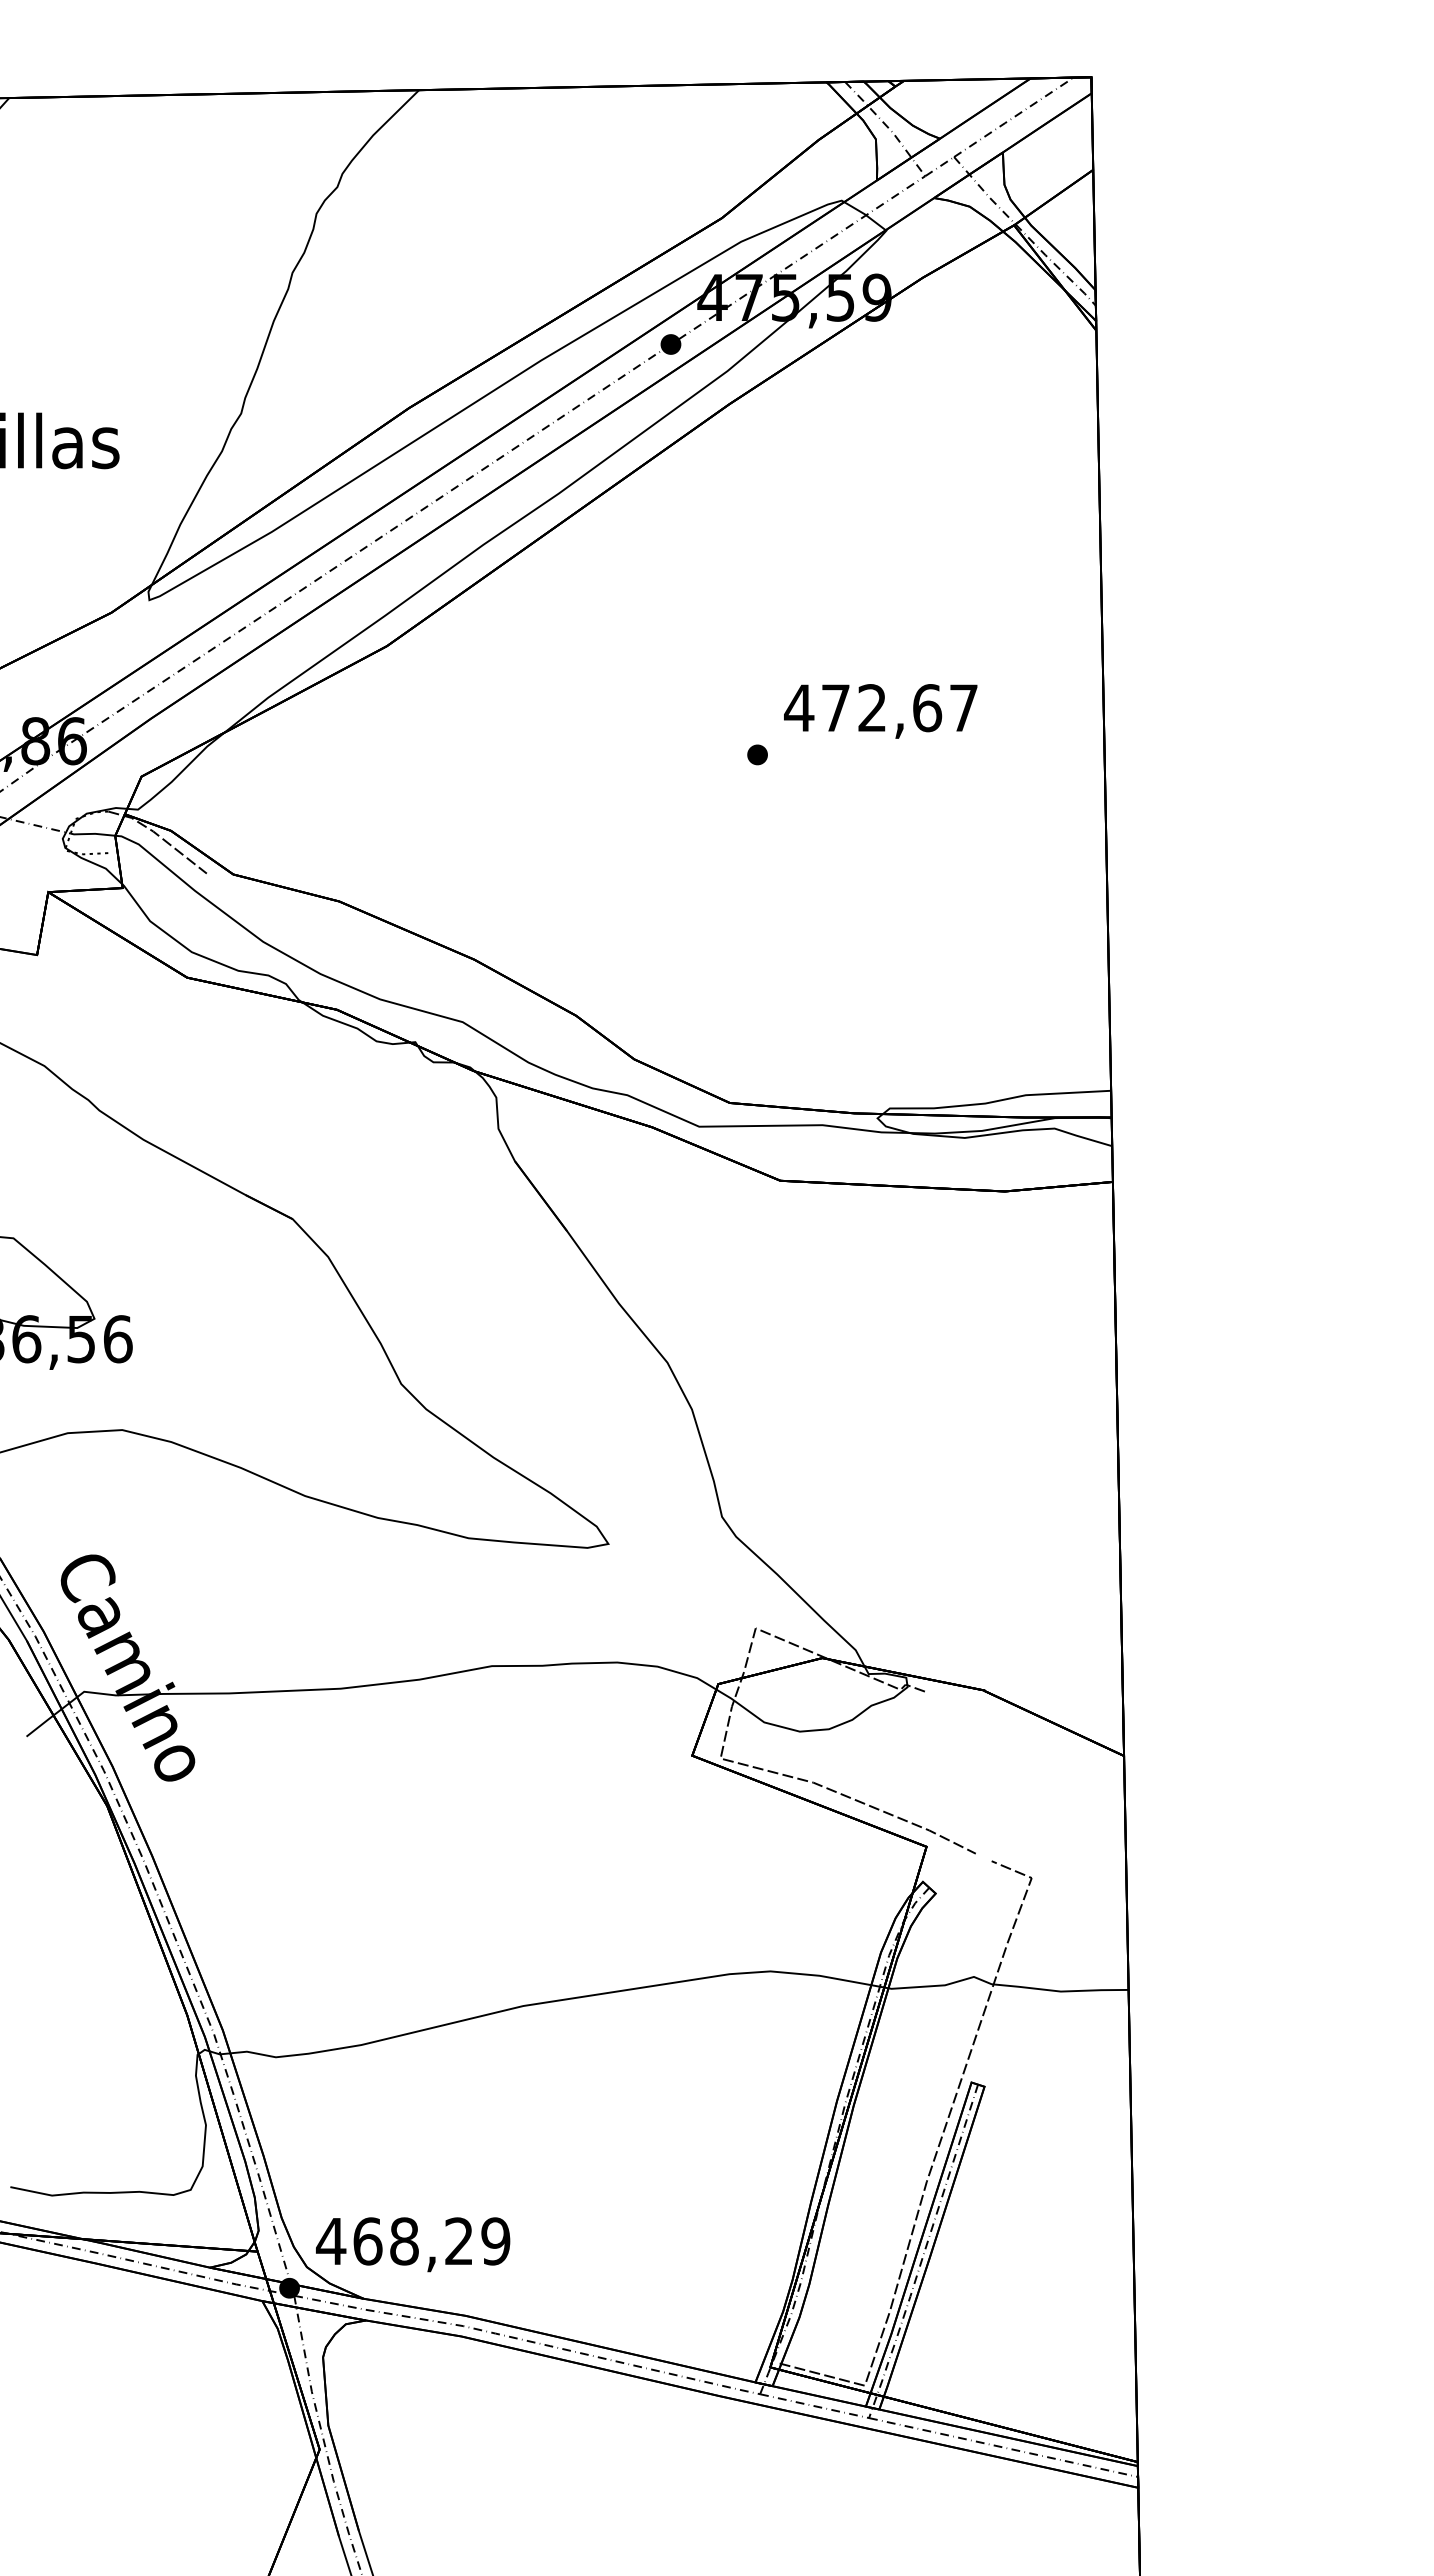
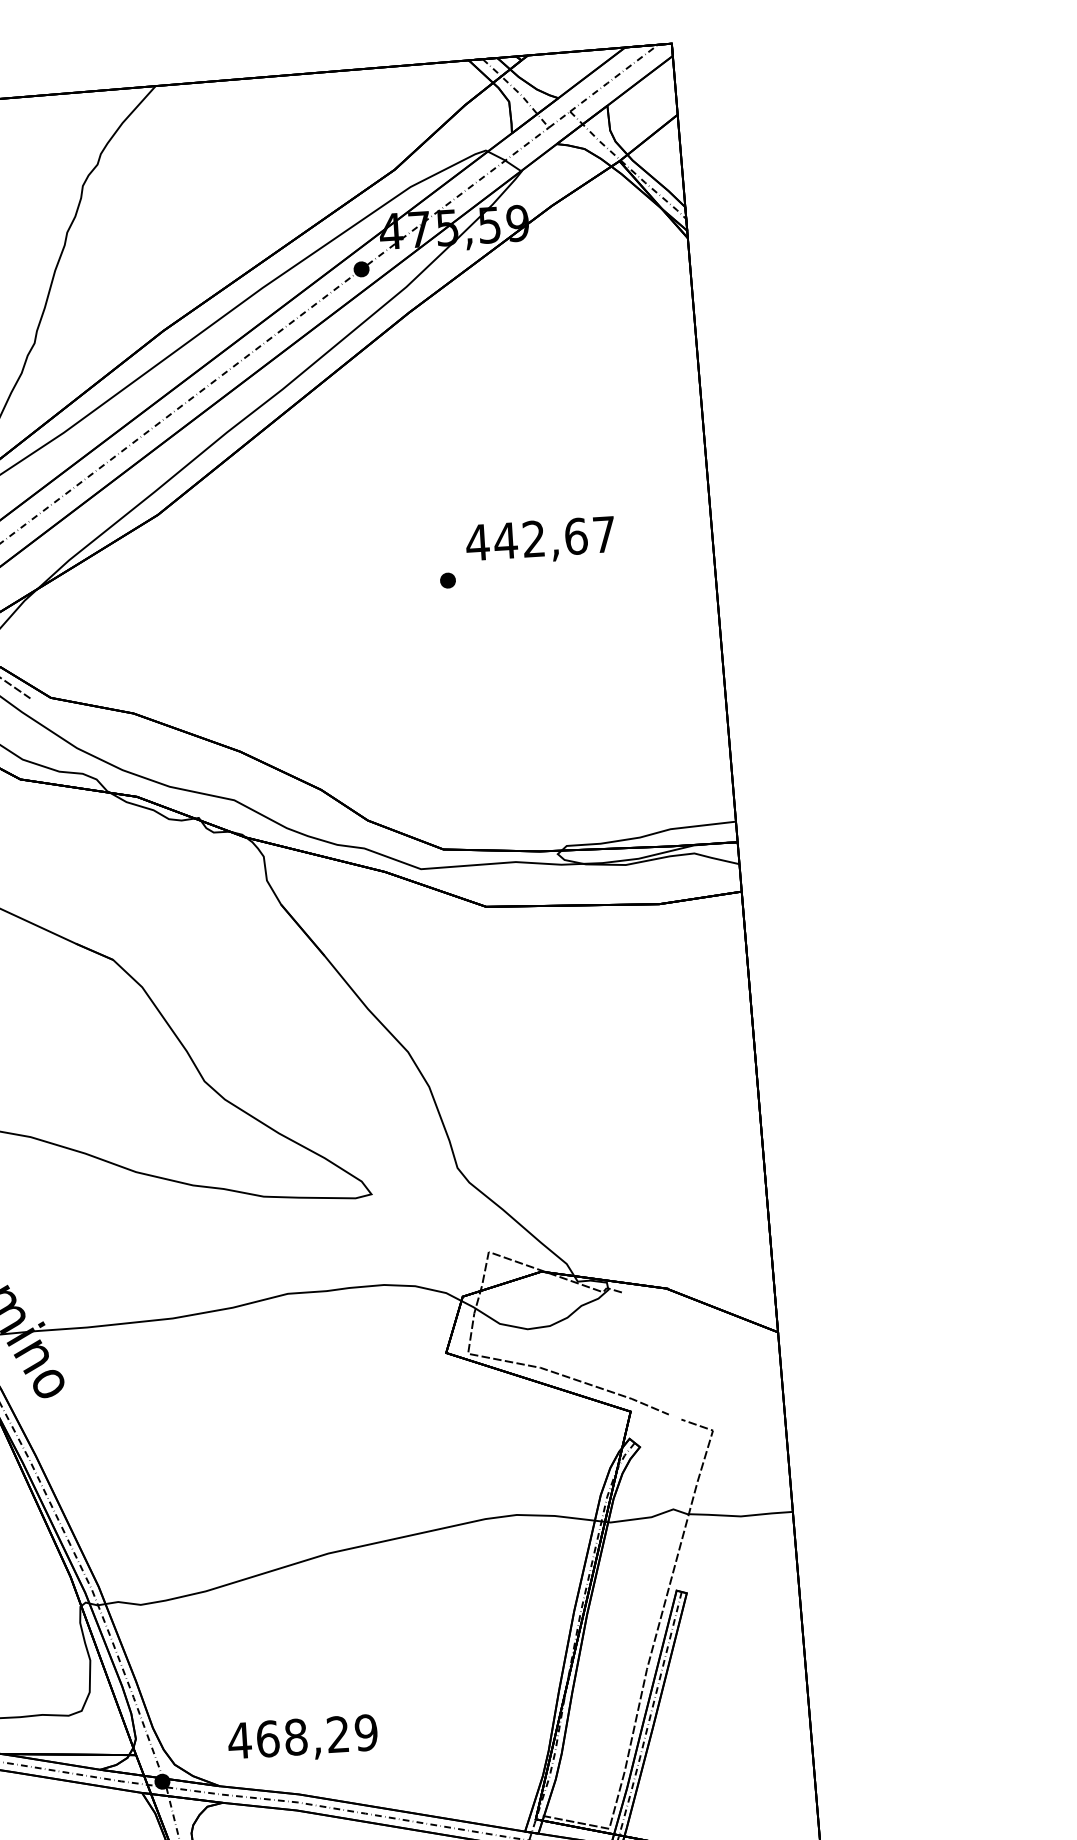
text: (835, 707) -> (505, 540), 472,67 -> 442,67
text: (413, 2244) -> (303, 1739), moved

